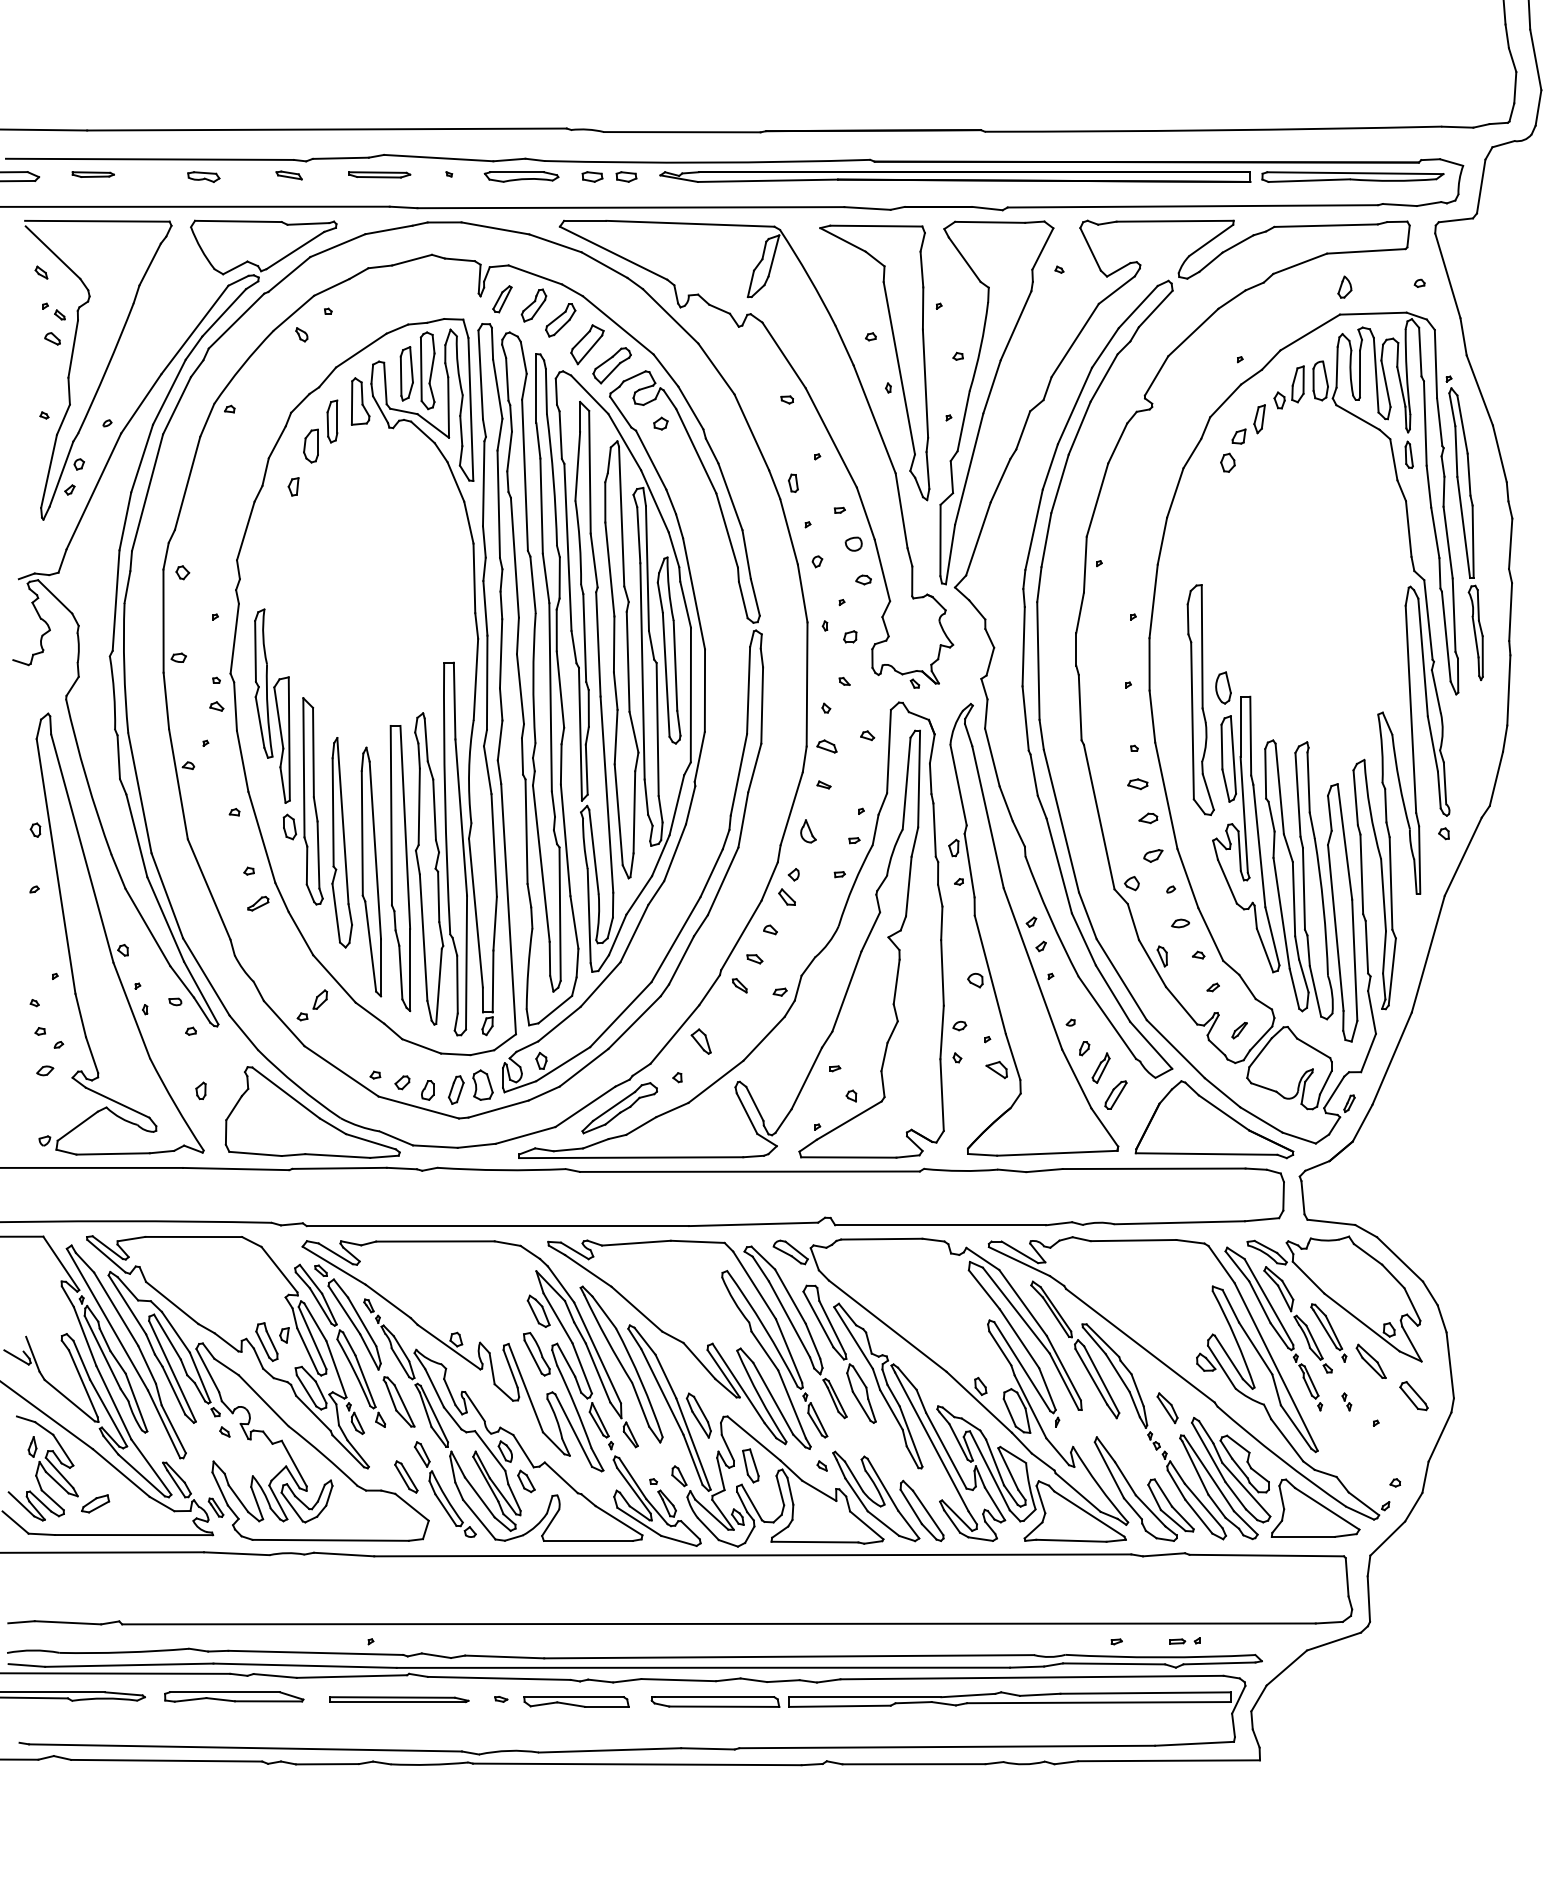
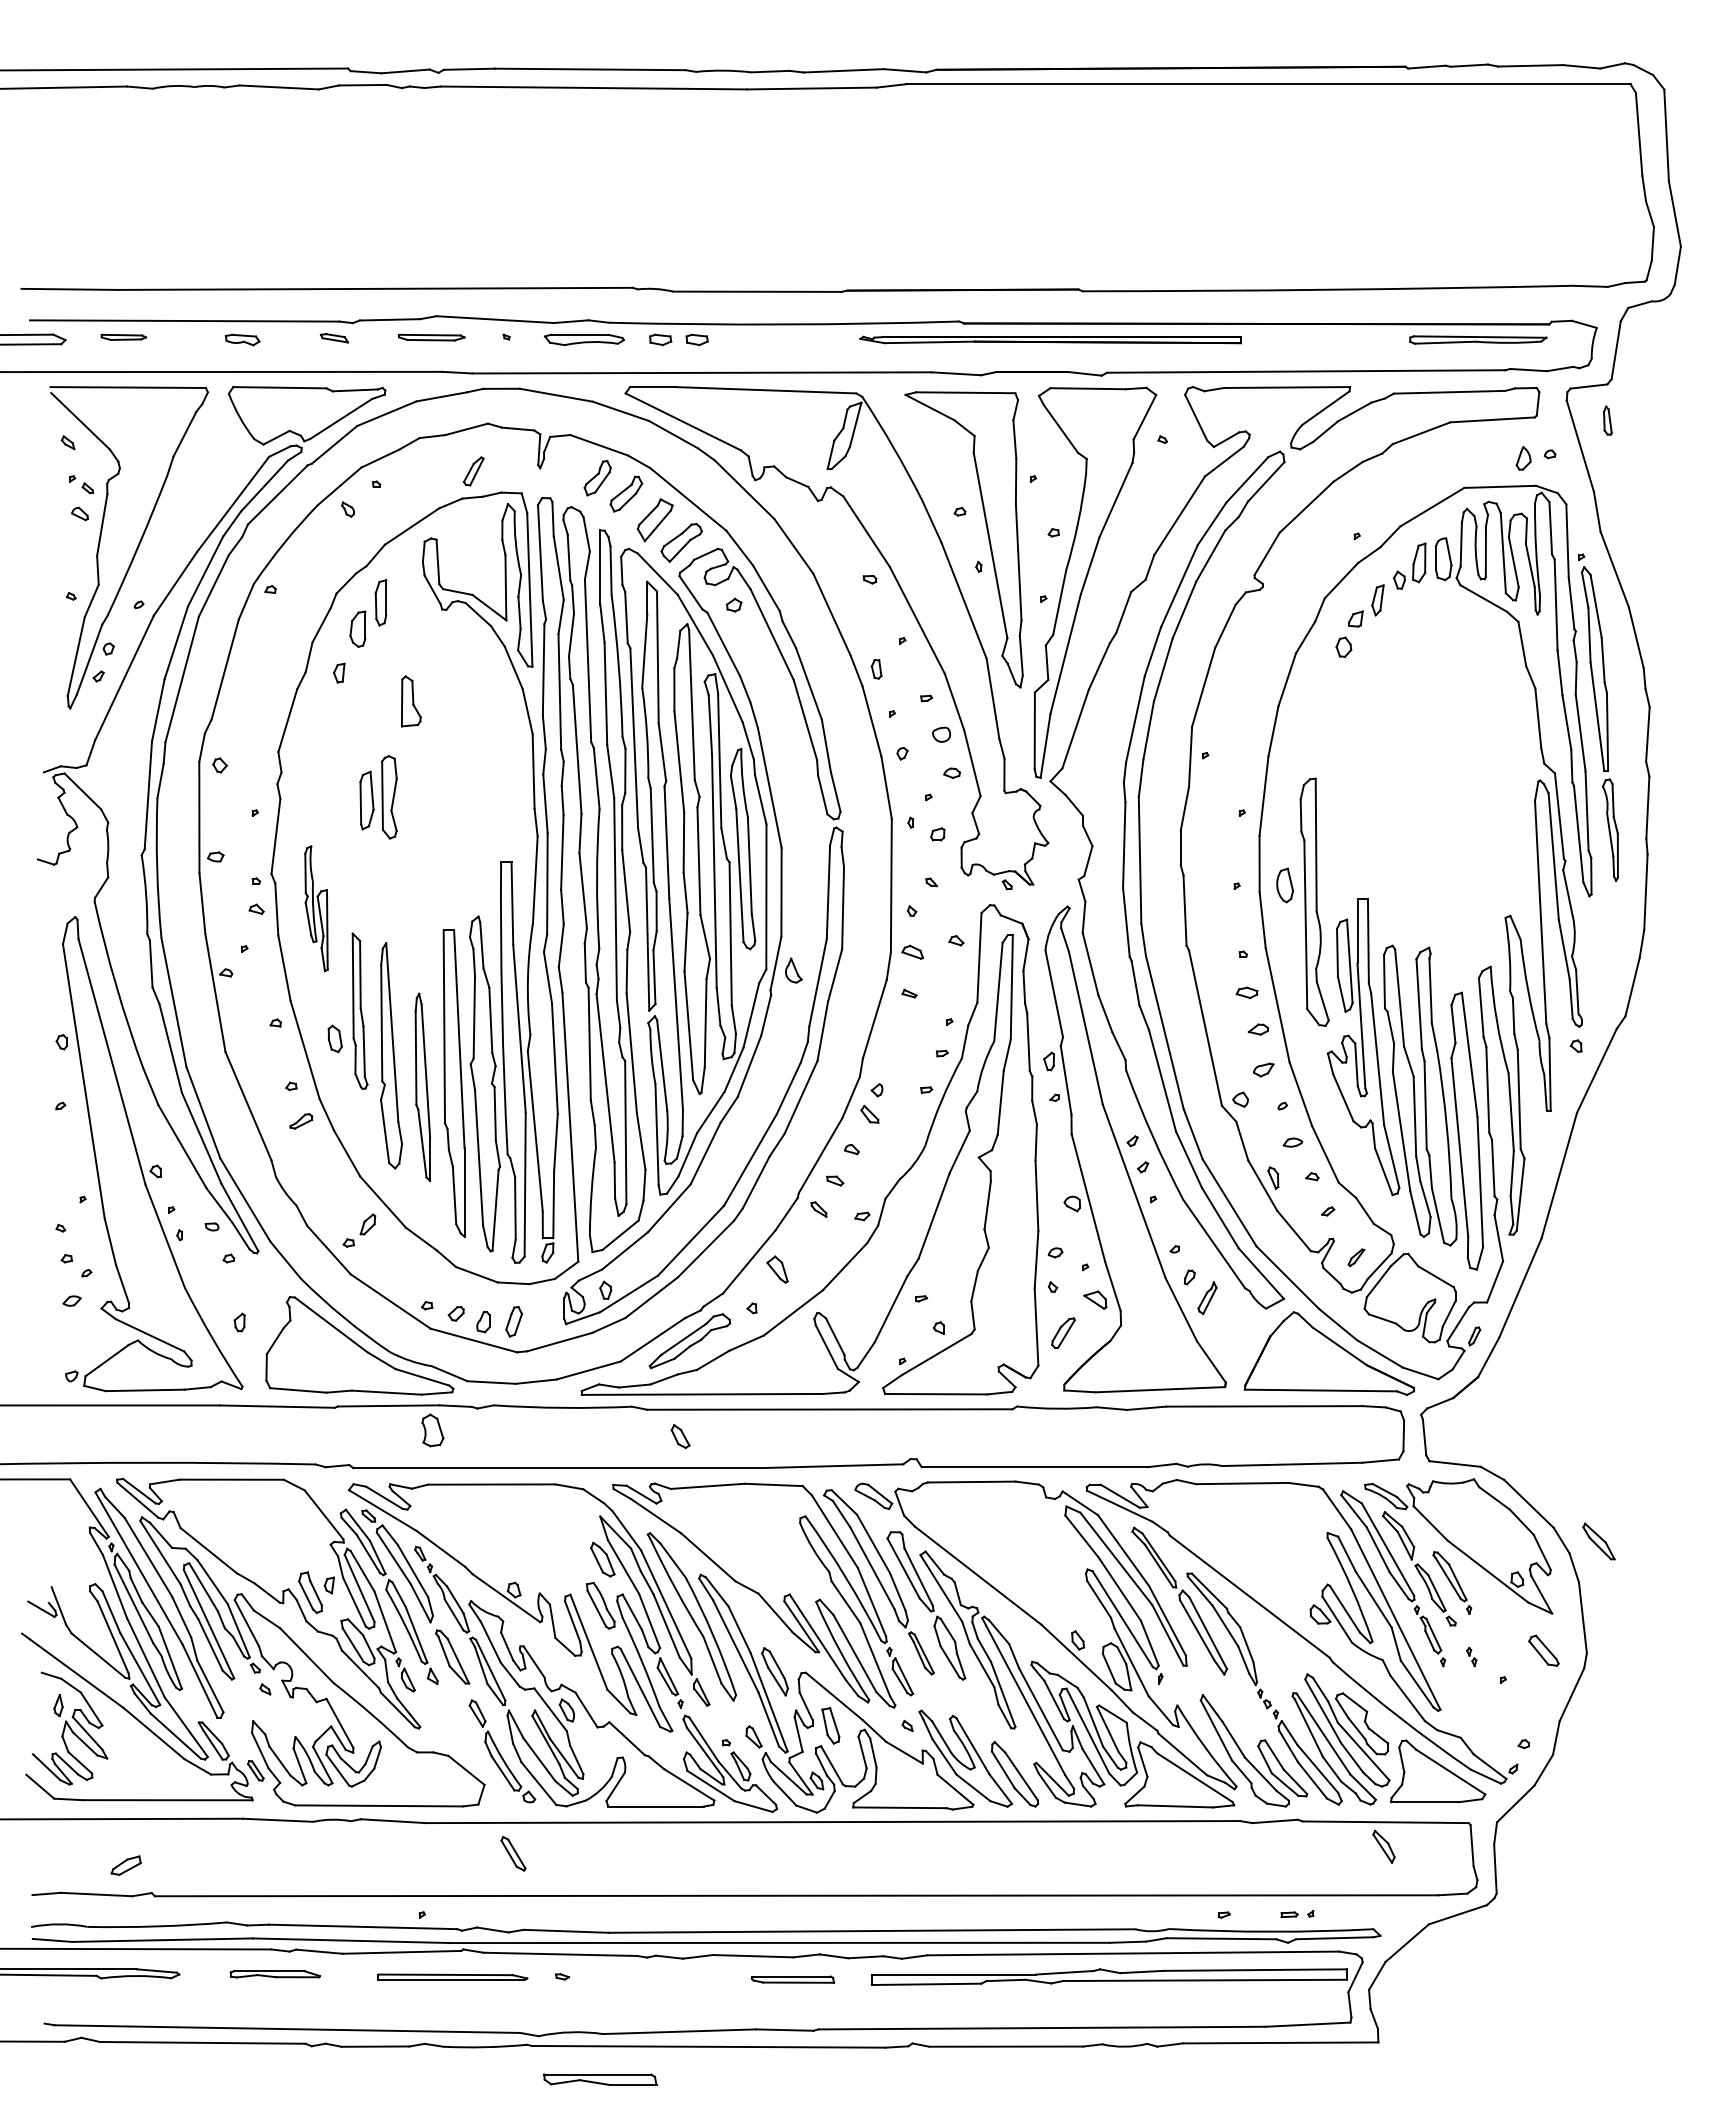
part: (955, 176) -> (1050, 339), size x0.6
part: (1353, 176) -> (1478, 339), size x0.7
part: (1344, 287) -> (1523, 458), moved
part: (502, 299) -> (473, 471), moved
part: (417, 370) -> (378, 797), moved
part: (360, 401) -> (411, 701), moved
part: (1408, 454) -> (1607, 420), moved
part: (1223, 688) -> (1285, 885), moved
part: (272, 705) -> (316, 908), size x0.6
part: (312, 801) -> (359, 1011), size x0.7
part: (808, 831) -> (793, 970), moved
part: (371, 872) -> (422, 1087), size x0.7
part: (482, 1085) -> (432, 1430), moved
part: (1115, 1094) -> (1063, 1332), moved
part: (1370, 1361) -> (1598, 1541), moved
part: (1167, 1407) -> (1383, 1846), moved
part: (406, 1476) -> (513, 1853), moved
part: (526, 1481) -> (680, 1436), moved
part: (94, 1503) -> (125, 1865), moved
part: (234, 1697) -> (275, 1974), size x0.6
part: (576, 1701) -> (600, 2079), moved
part: (715, 1701) -> (792, 1979), size x0.6

